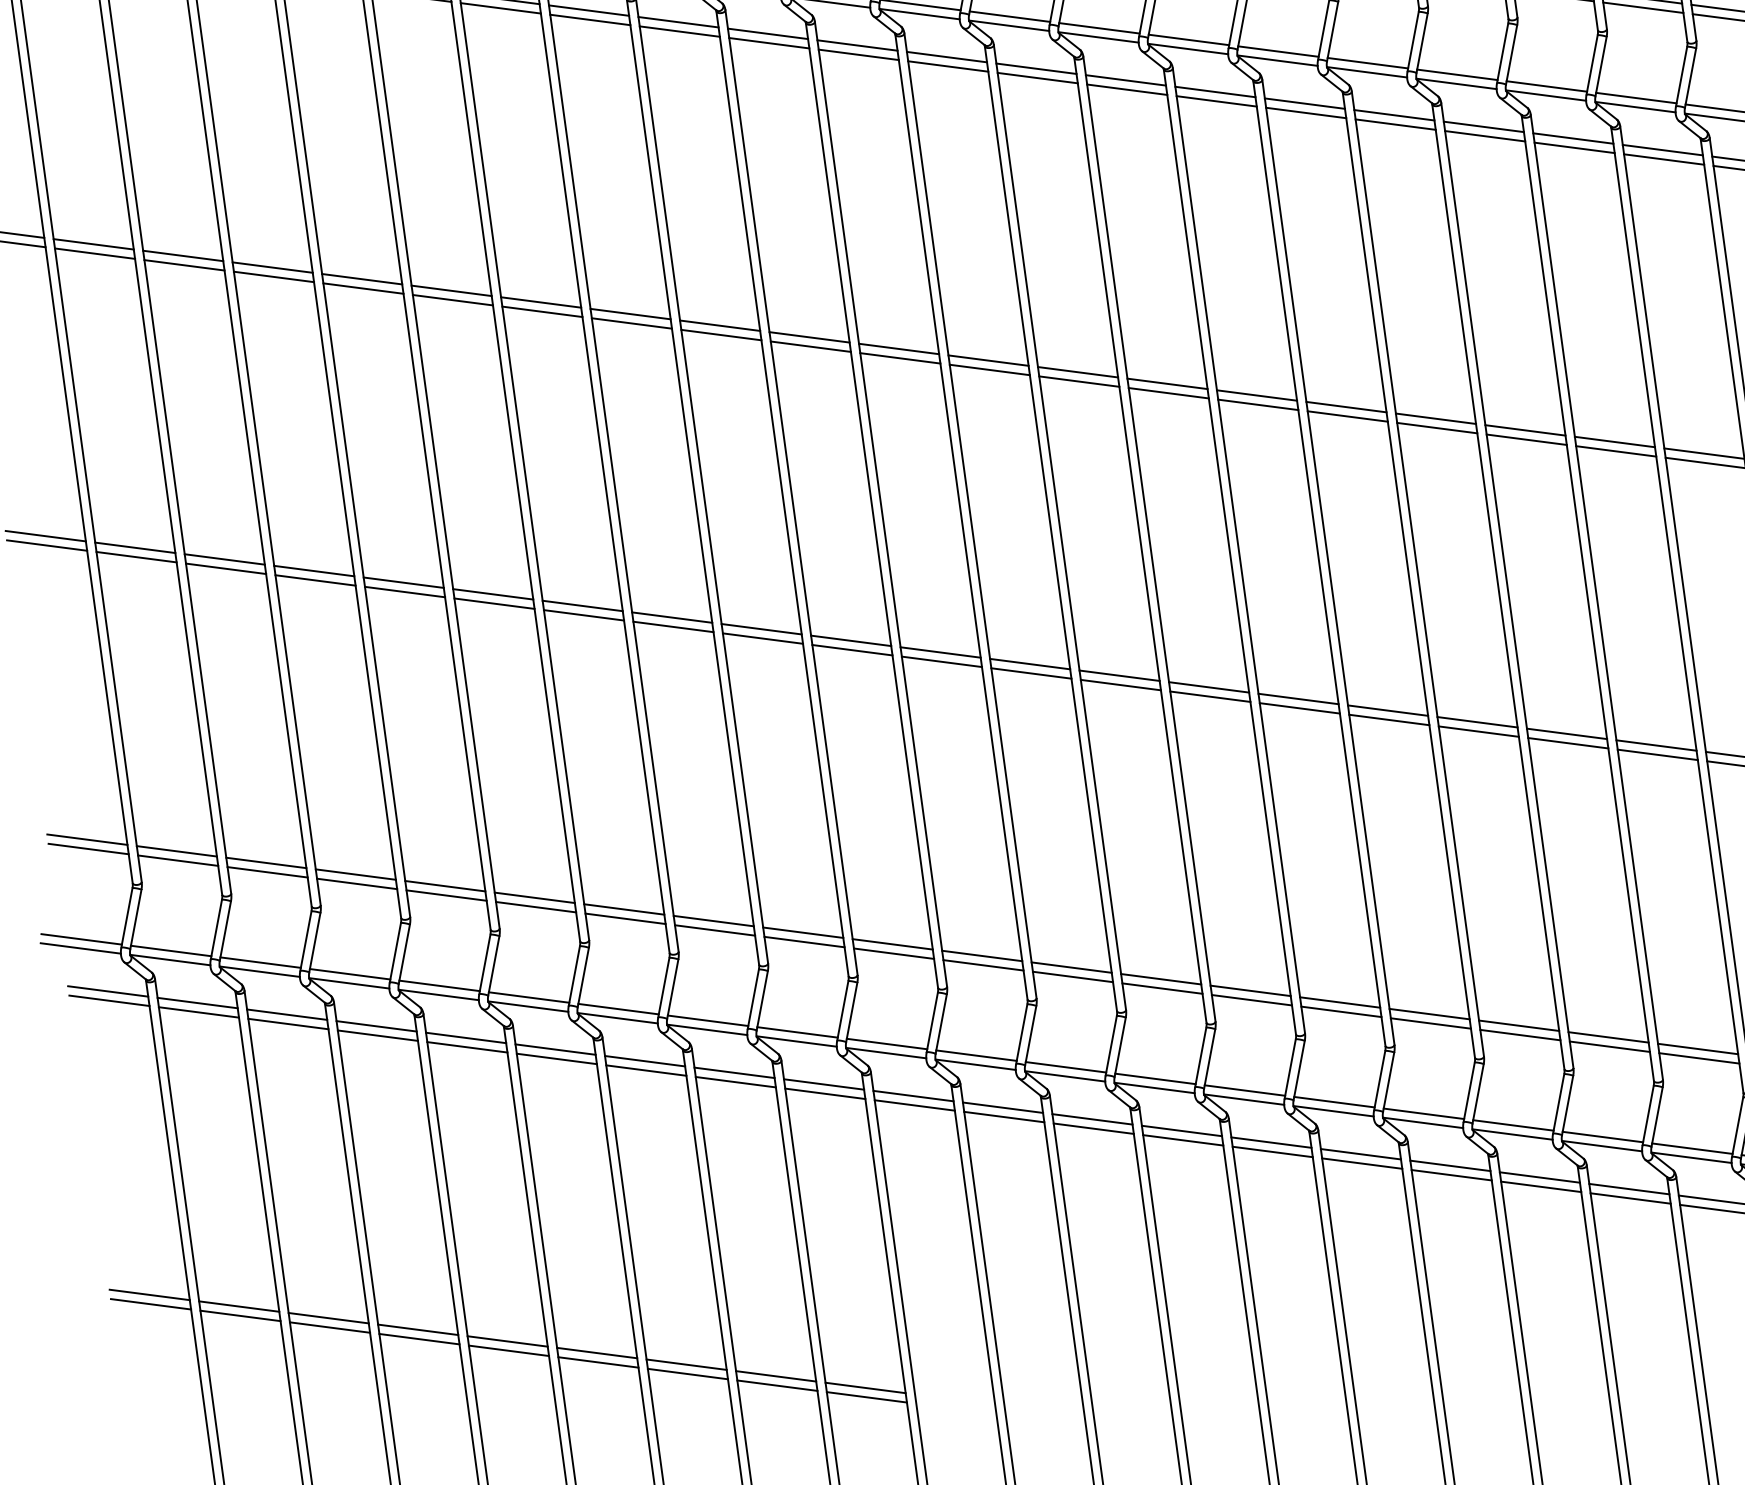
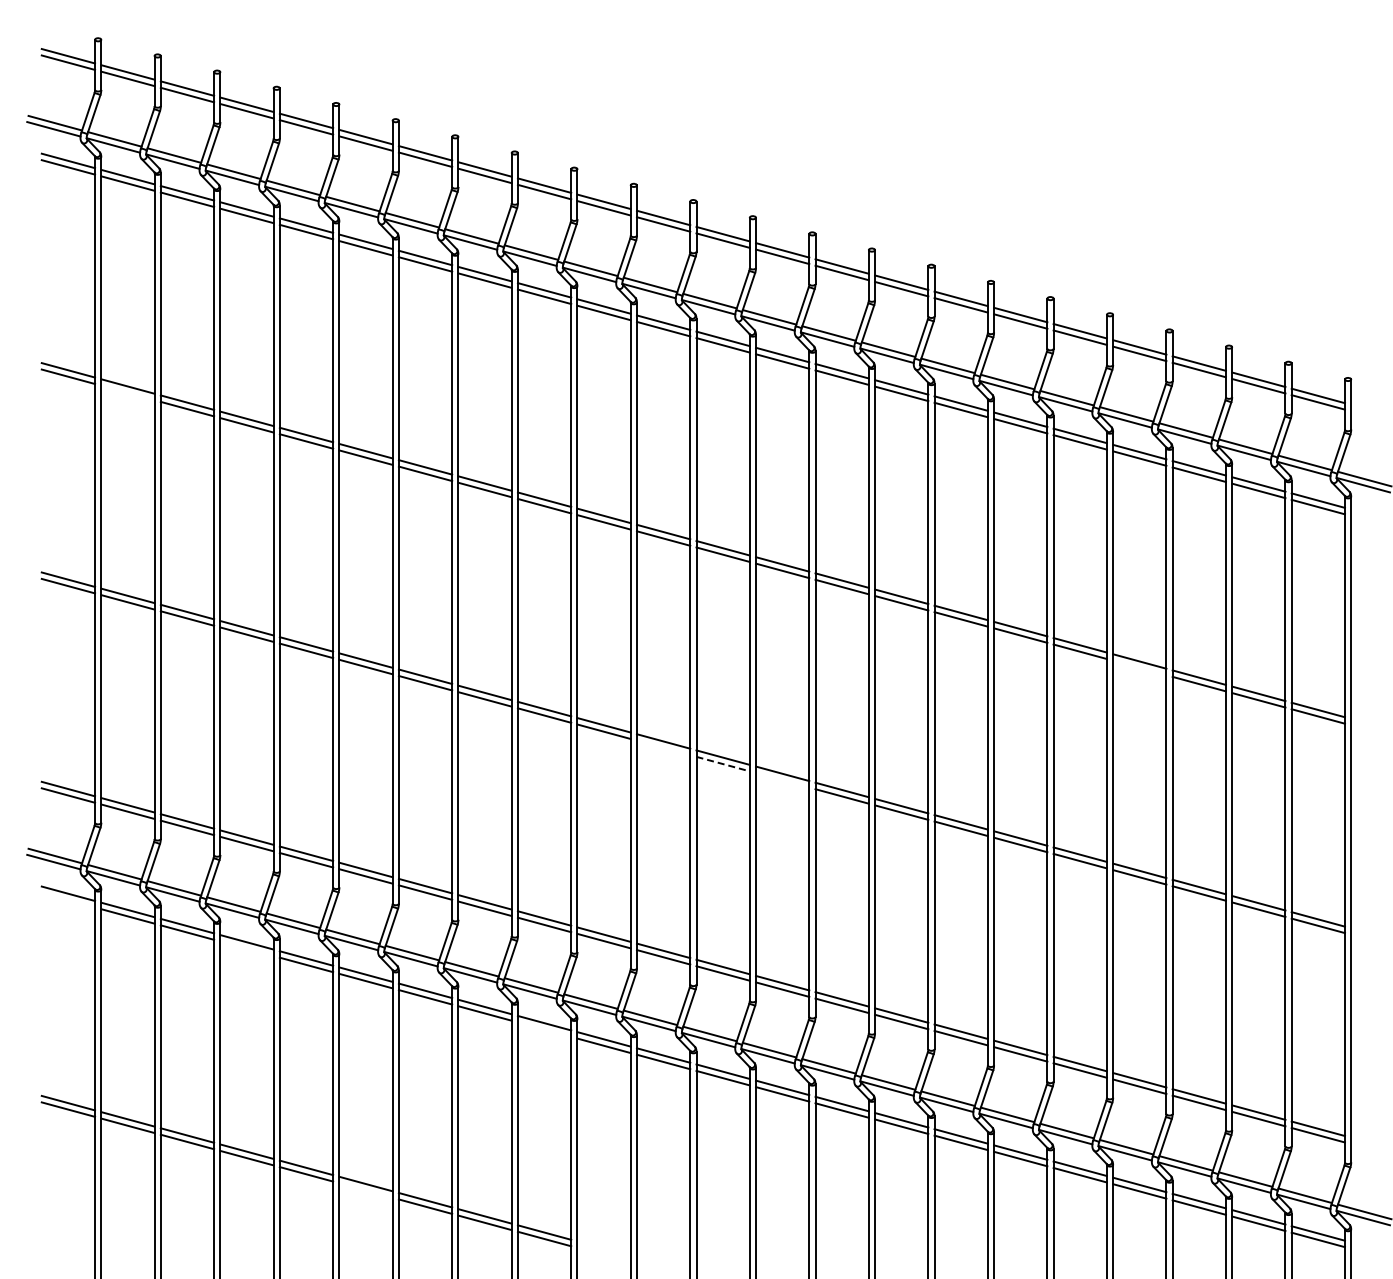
line: (94, 253) -> (127, 392), removed
line: (1615, 450) -> (1139, 667), removed
line: (941, 661) -> (663, 747), removed
line: (1032, 673) -> (723, 764), solid -> dashed
line: (1120, 685) -> (782, 780), removed
line: (109, 1001) -> (68, 900), removed
line: (377, 1035) -> (246, 948), removed
line: (825, 1093) -> (544, 1029), removed
line: (597, 1362) -> (365, 1190), removed

